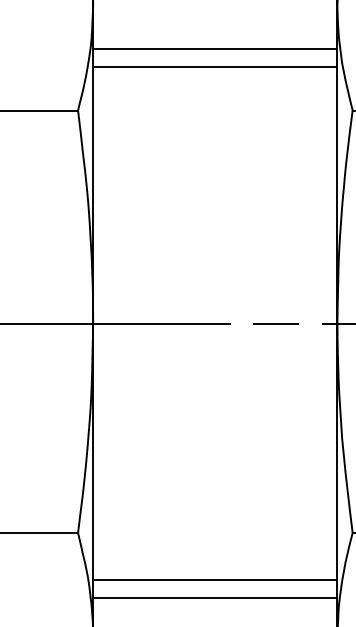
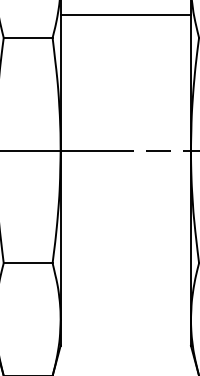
line: (214, 49) -> (125, 5), removed
line: (214, 580) -> (125, 288), removed
line: (214, 597) -> (125, 297), removed

